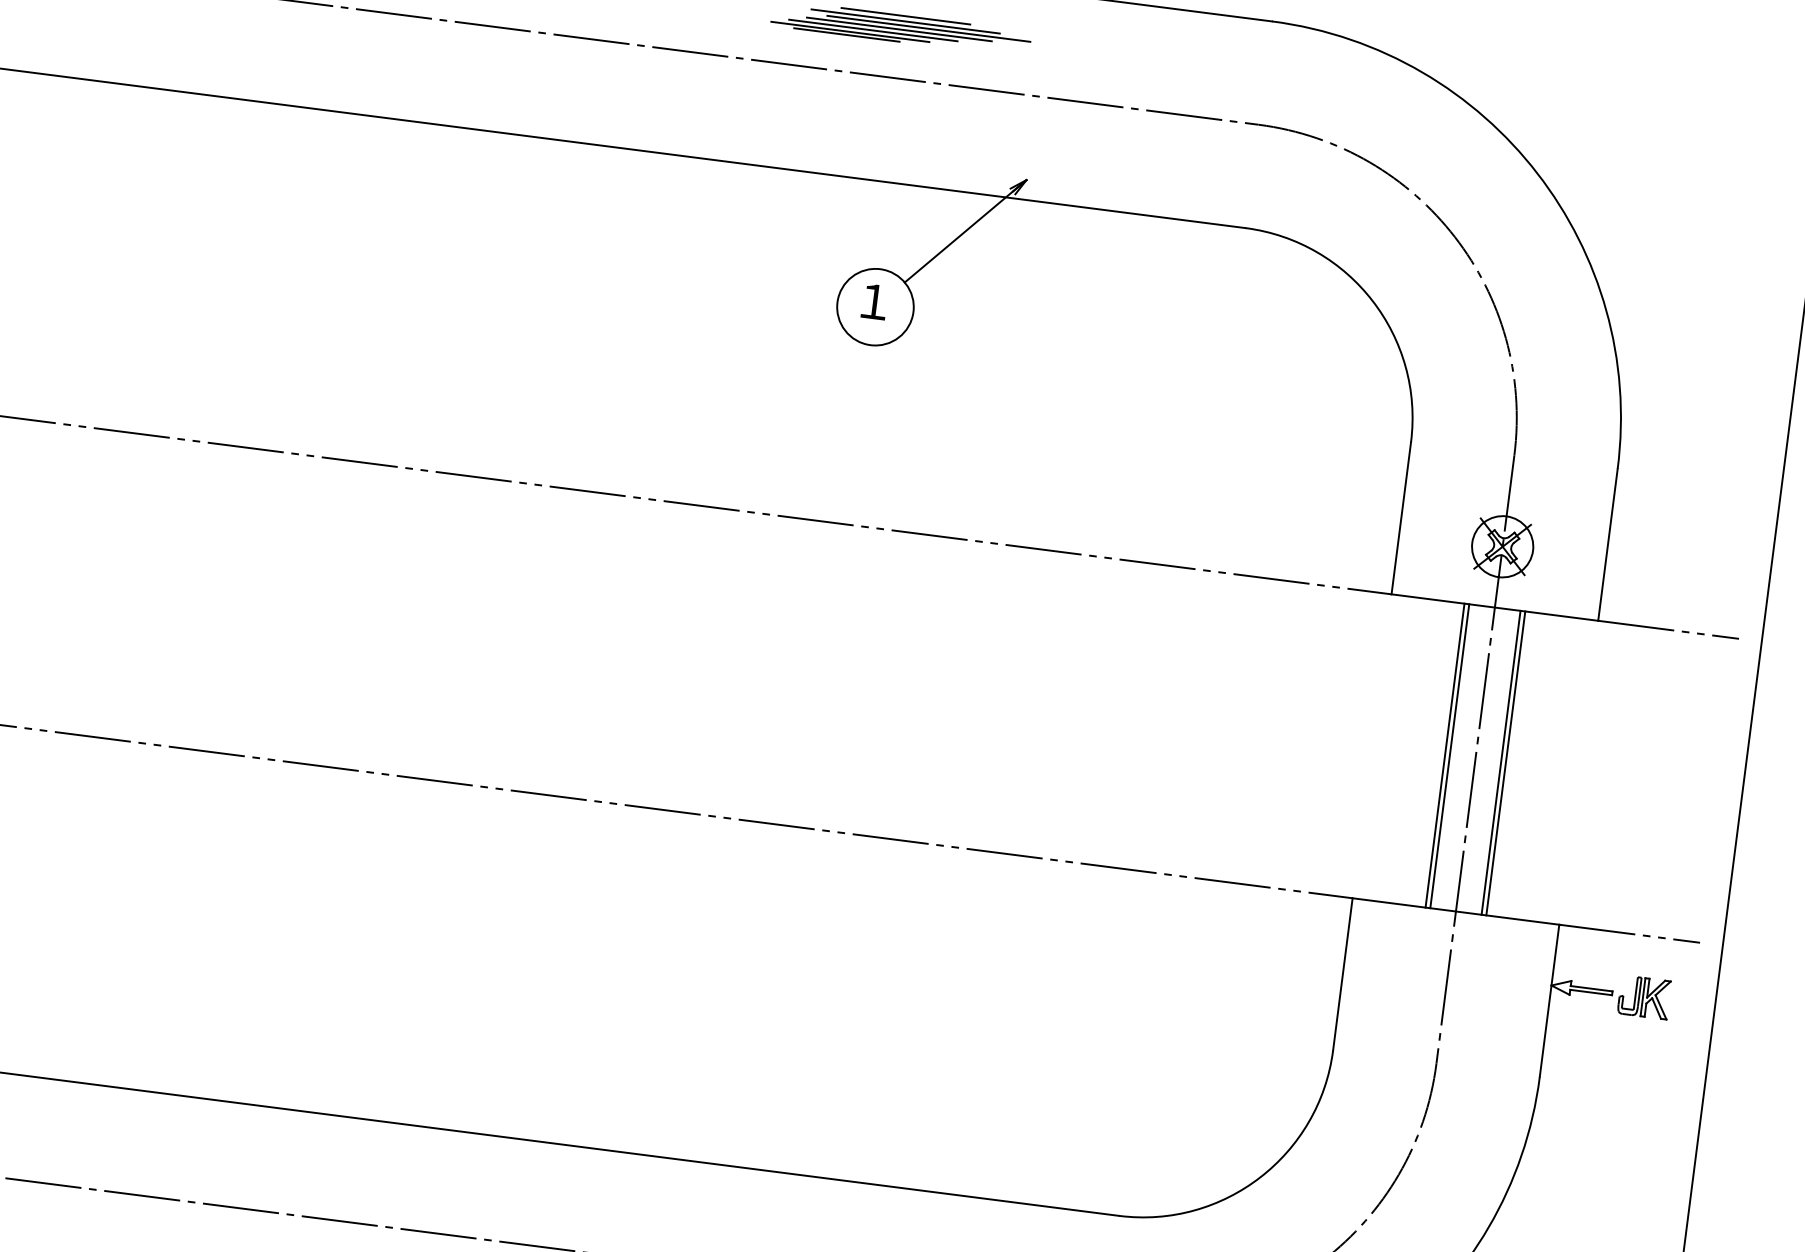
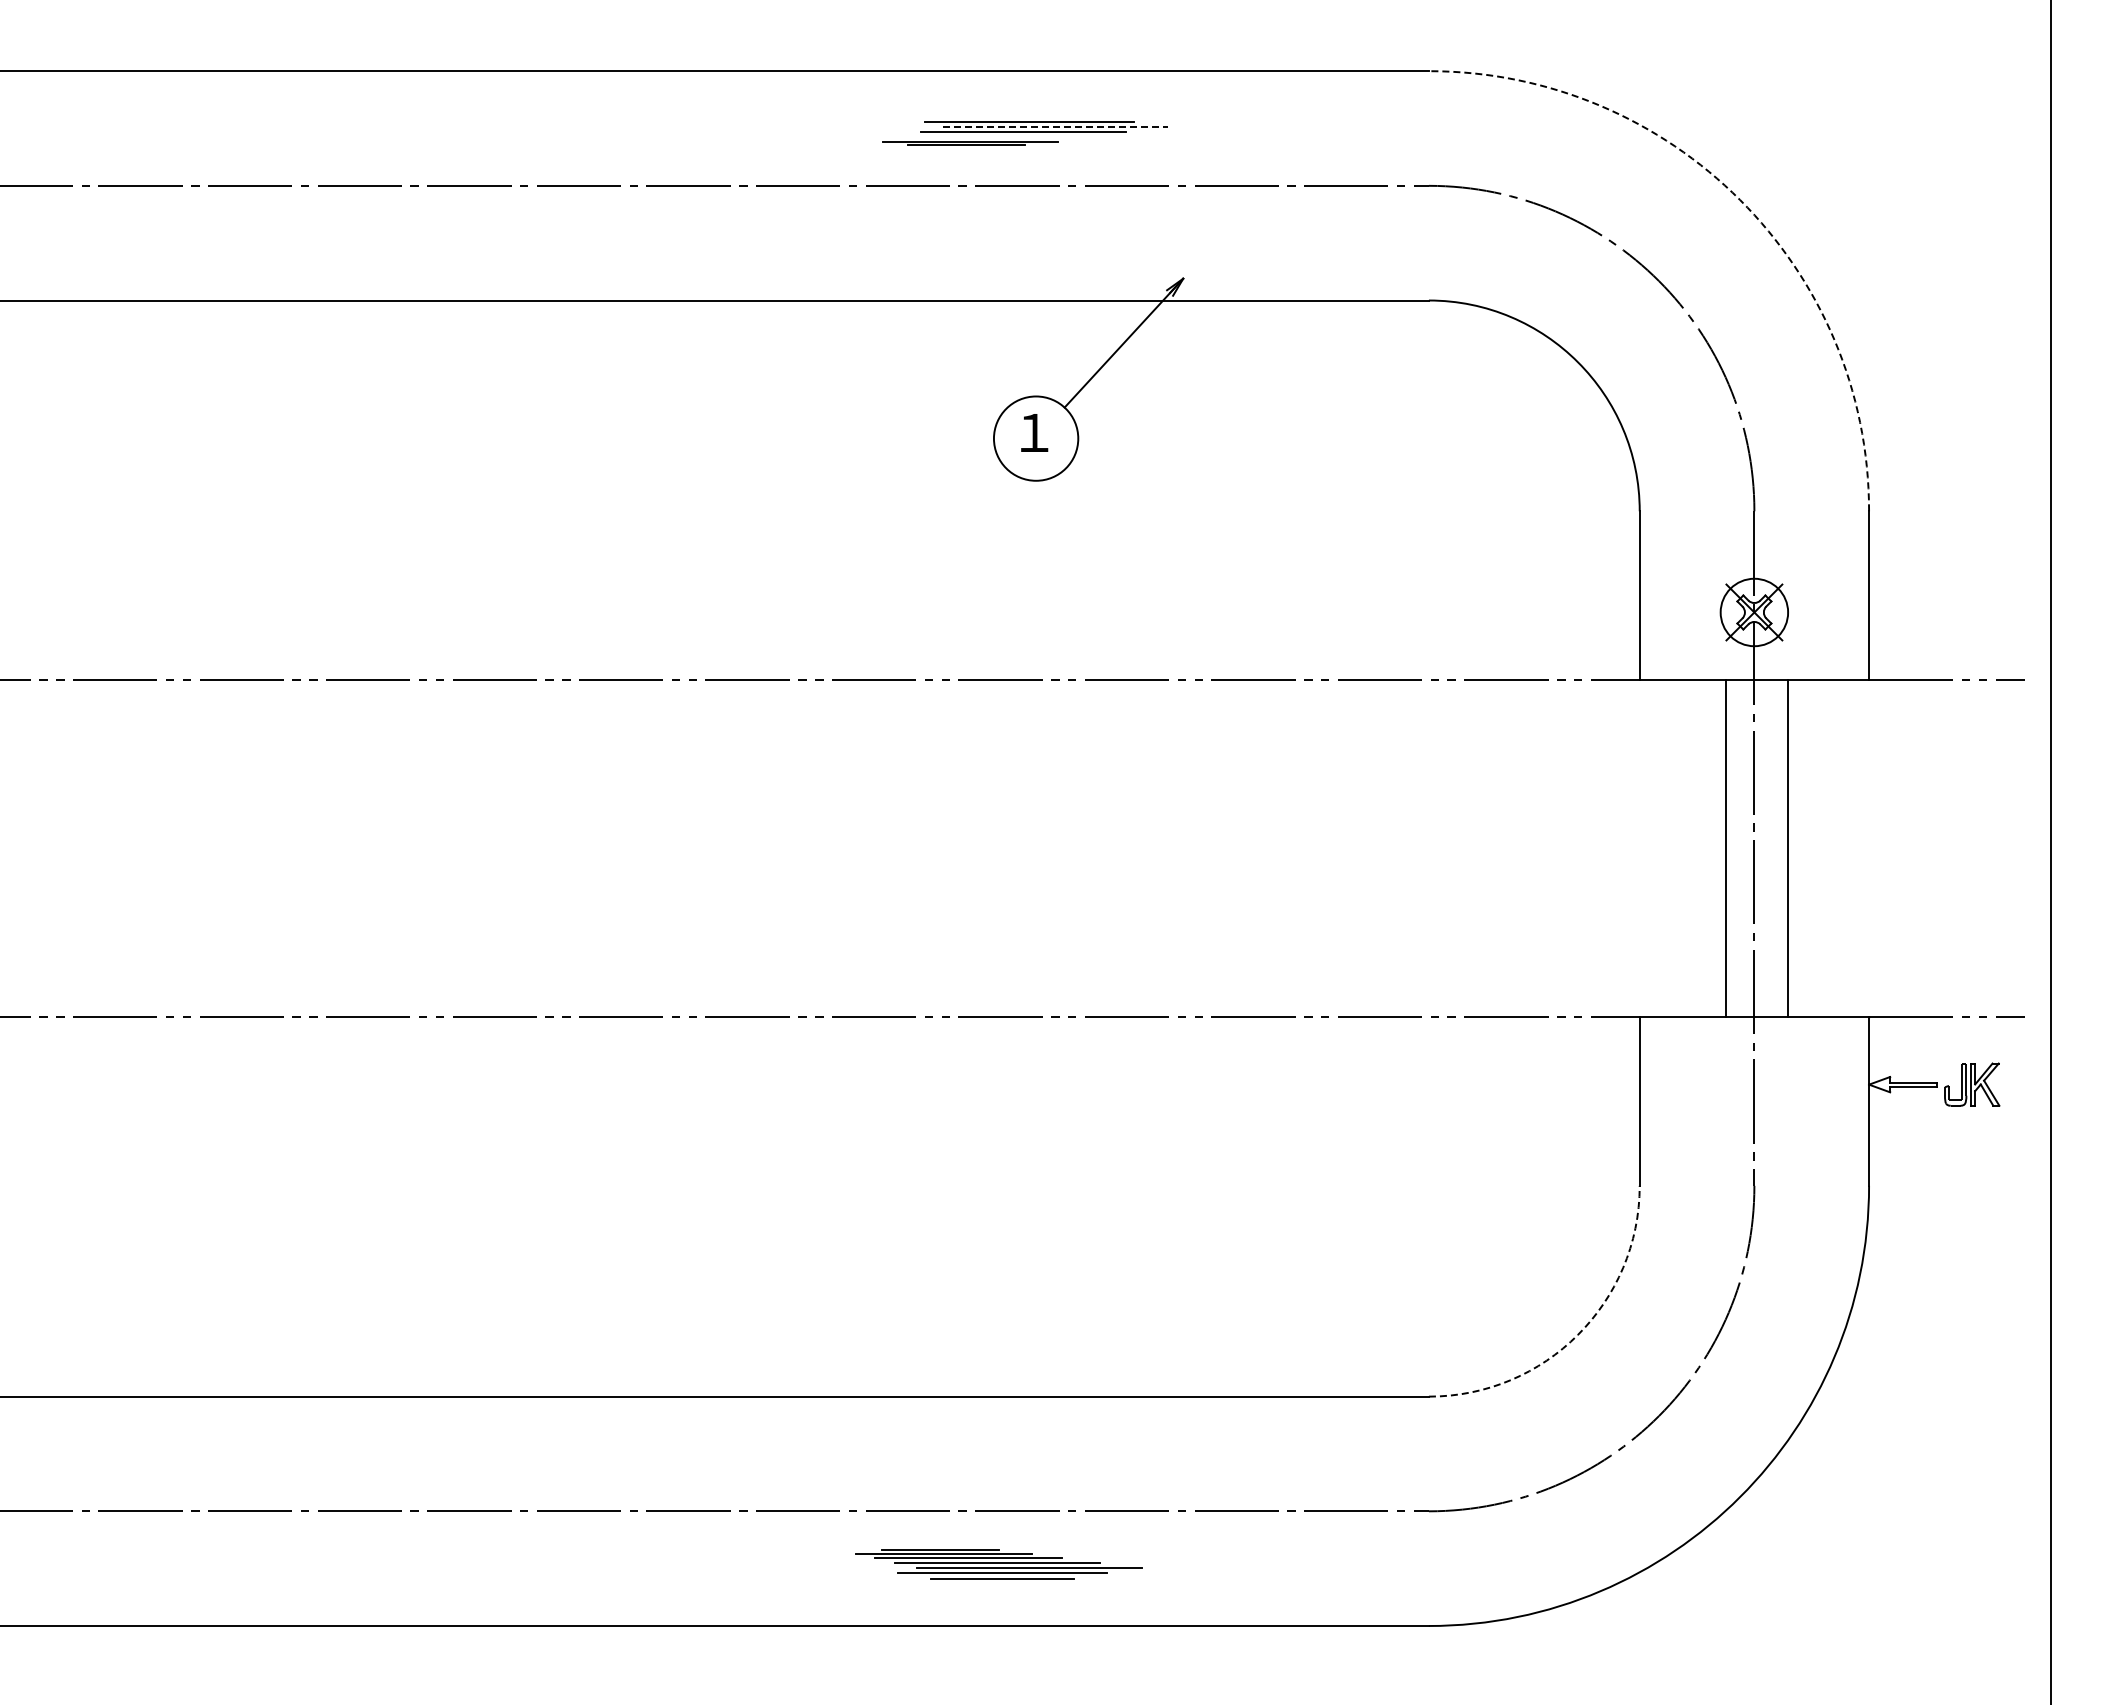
line: (905, 16) -> (1028, 116), removed
line: (928, 29) -> (1055, 127), solid -> dashed
line: (872, 30) -> (994, 136), removed
arc: (1537, 173) -> (1740, 200), solid -> dashed
line: (1444, 755) -> (1720, 848), removed
line: (1500, 762) -> (1782, 848), removed
arc: (1259, 1176) -> (1577, 1334), solid -> dashed

